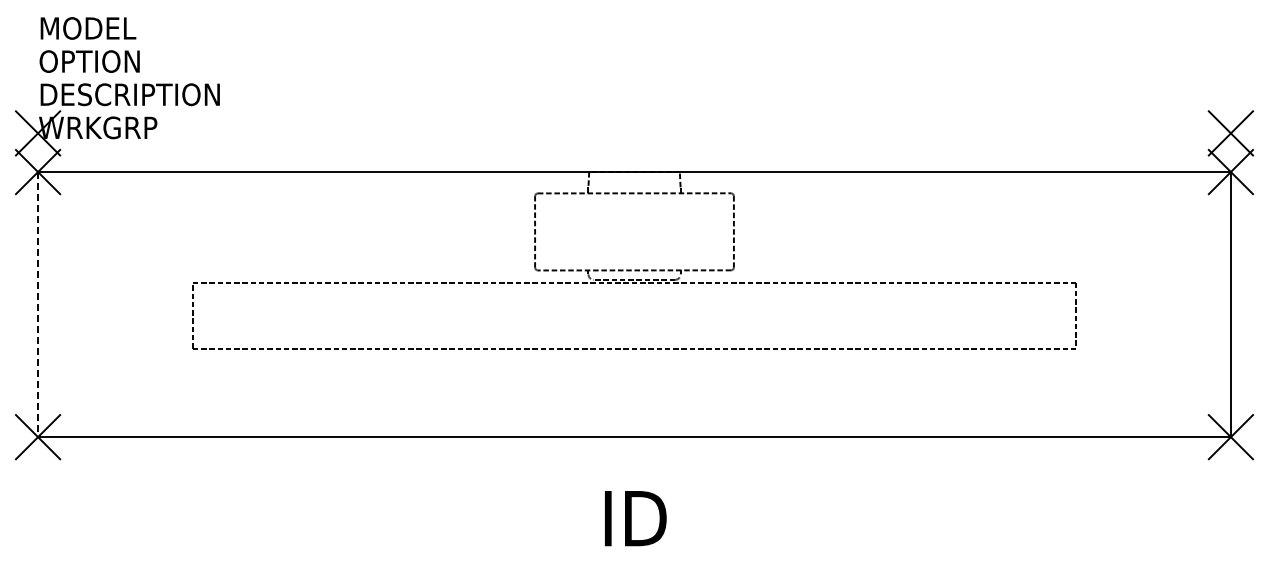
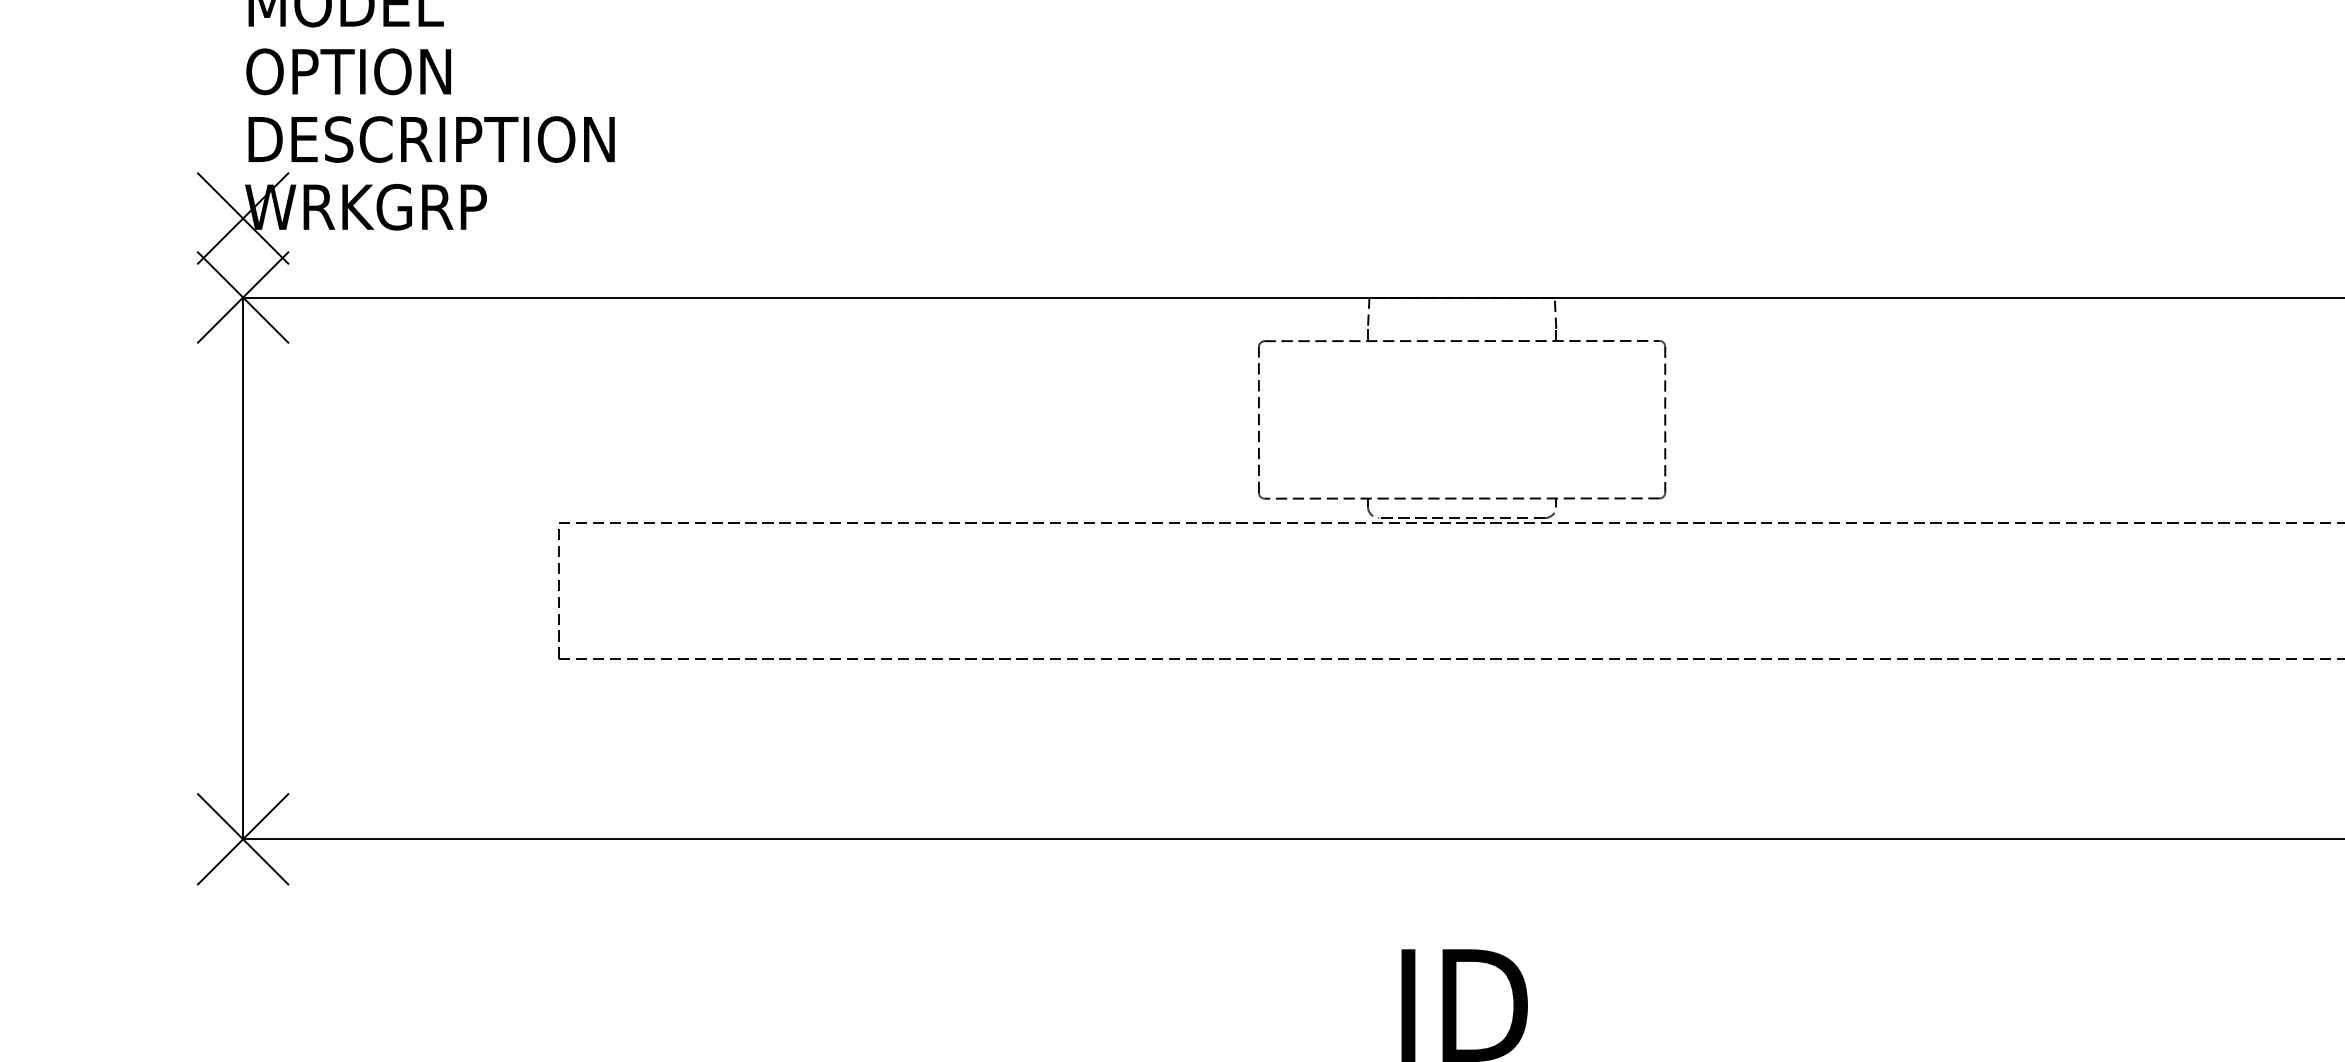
line: (38, 304) -> (244, 568), dashed -> solid

